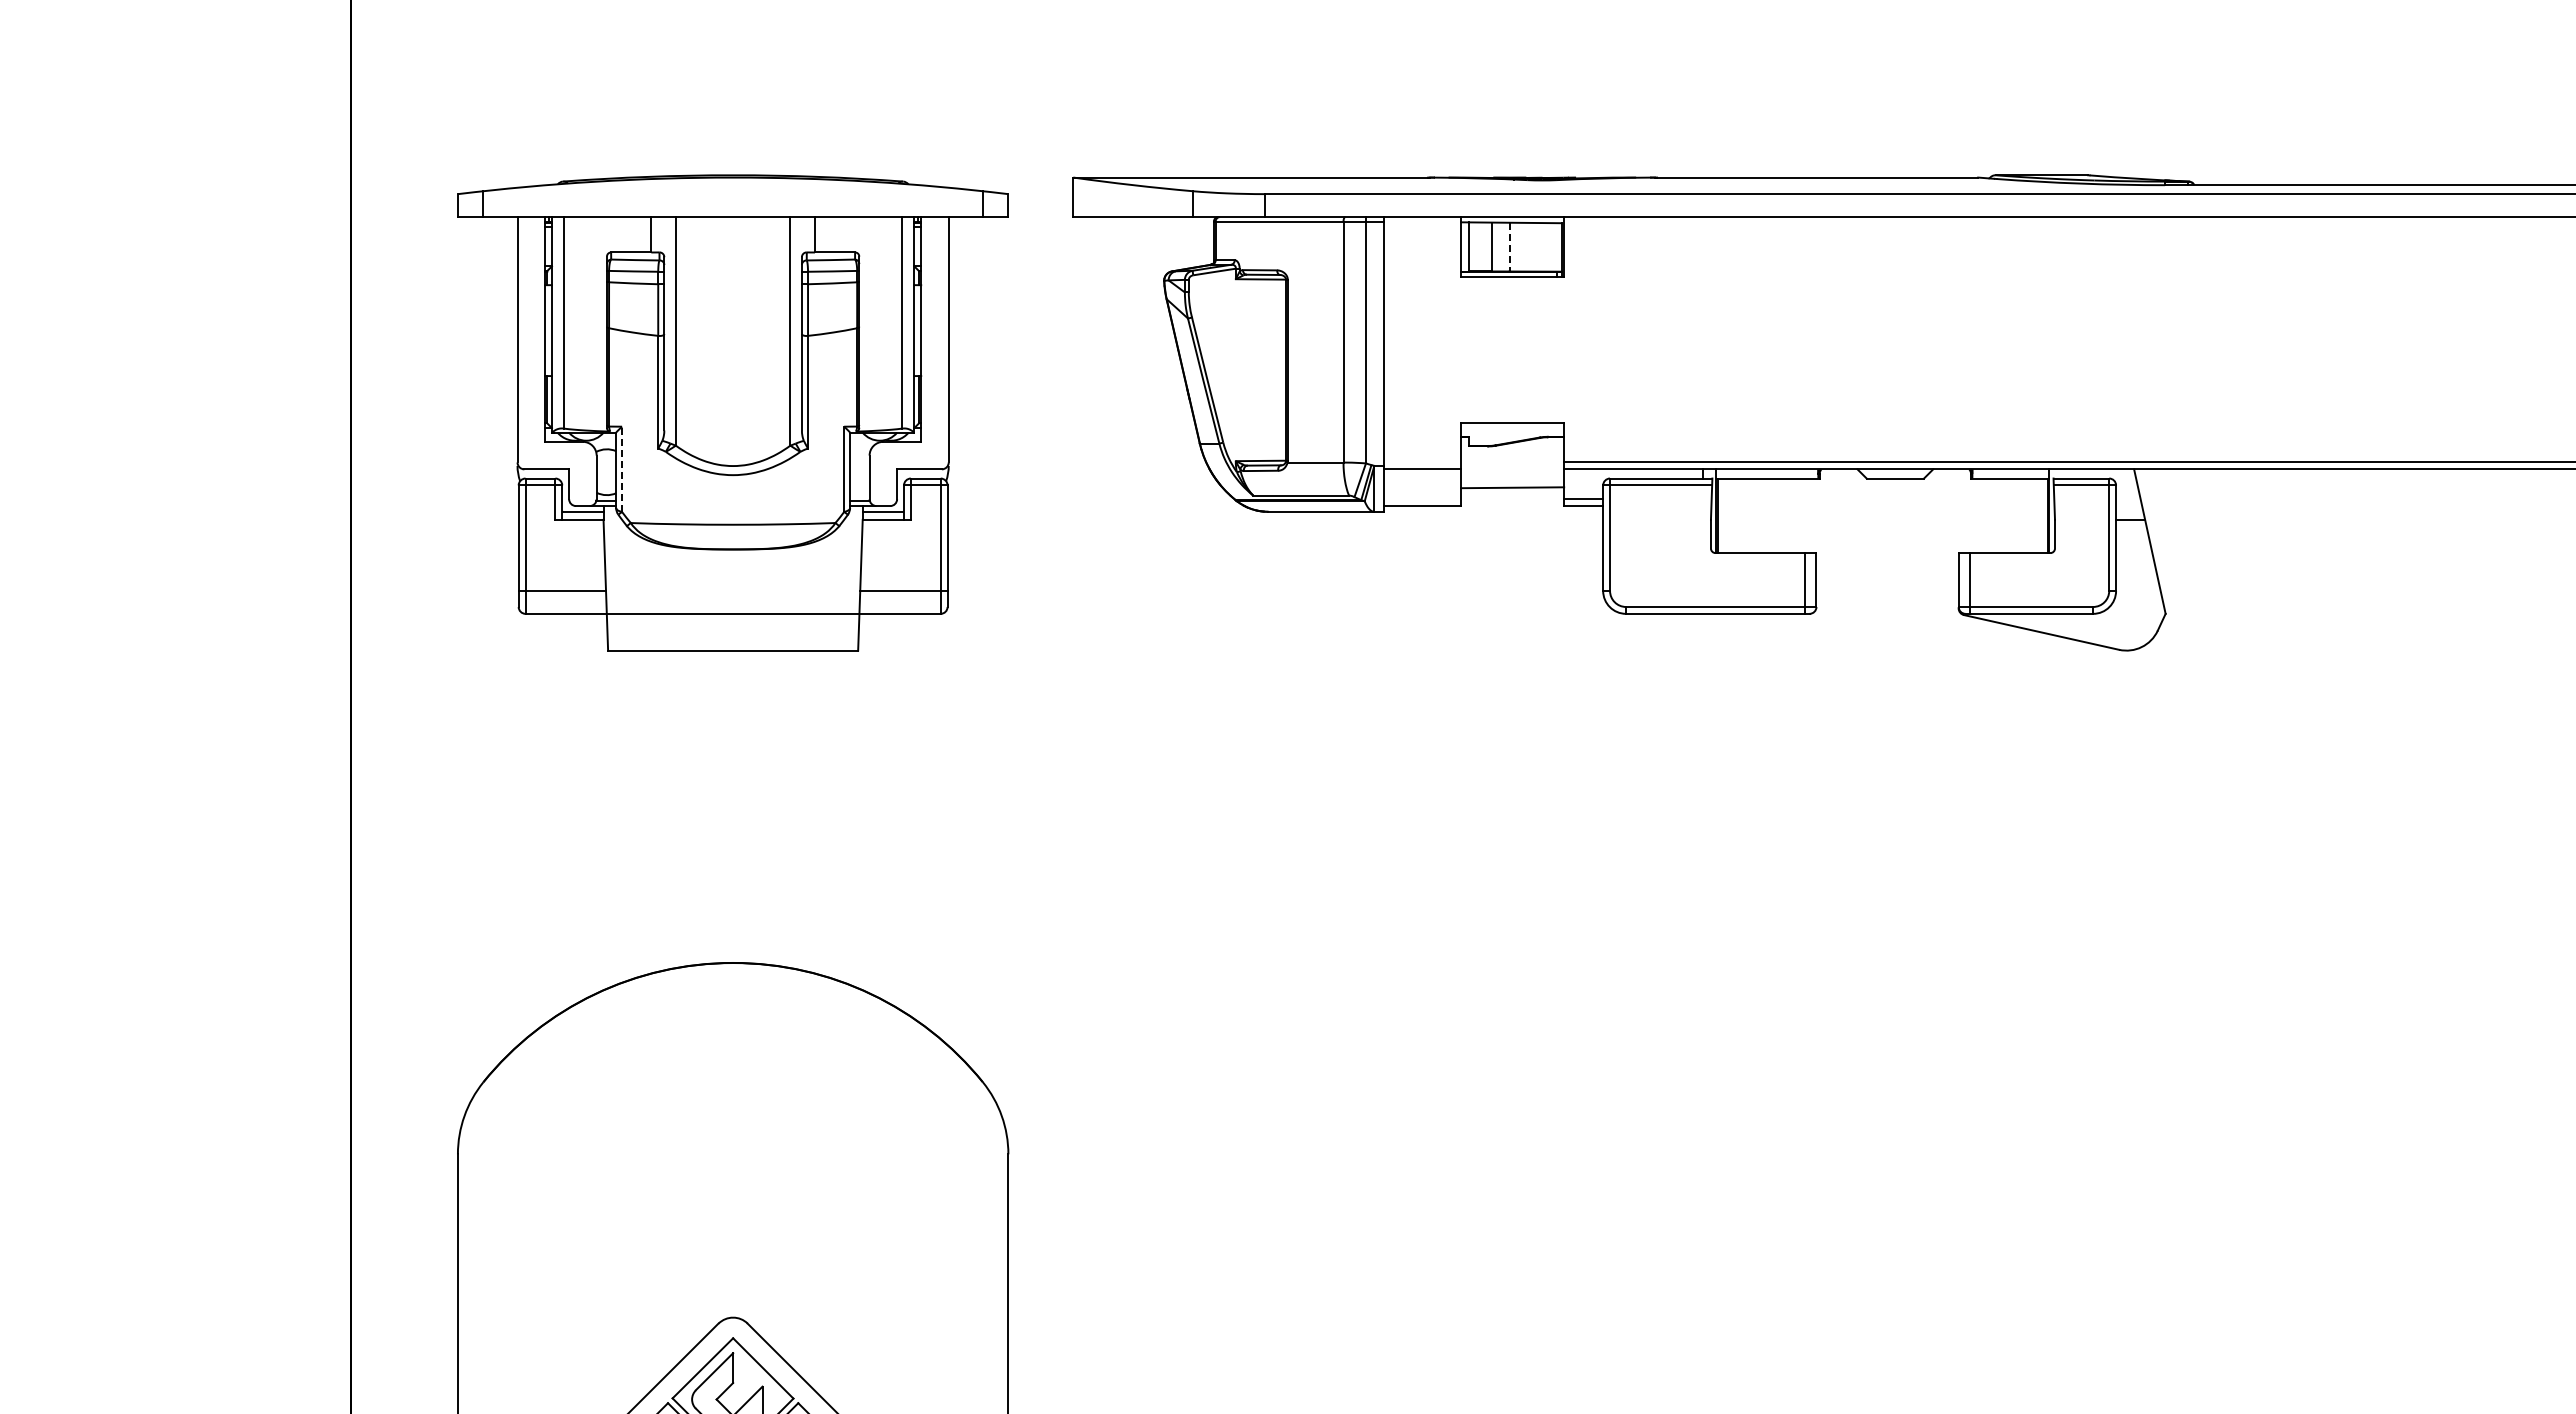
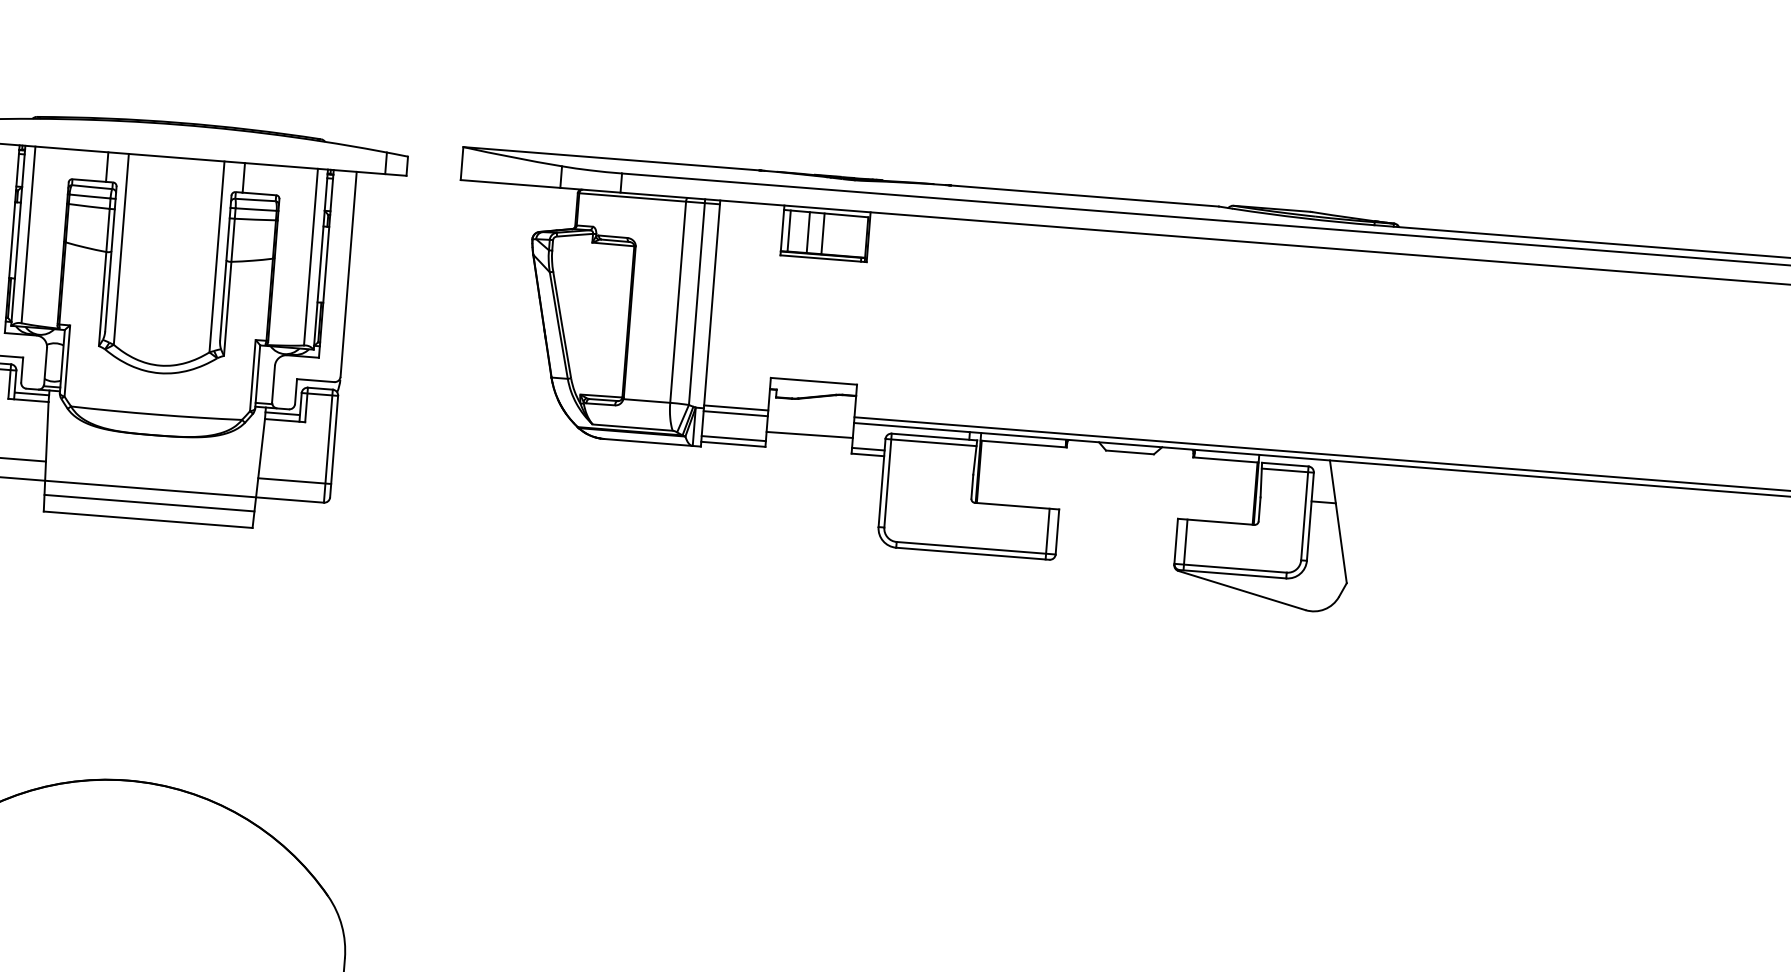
line: (1509, 247) -> (822, 234), dashed -> solid
line: (1422, 462) -> (736, 407), added
line: (622, 469) -> (67, 361), dashed -> solid
line: (1422, 499) -> (733, 438), added
line: (732, 630) -> (148, 502), added

